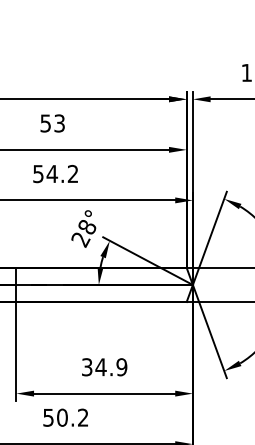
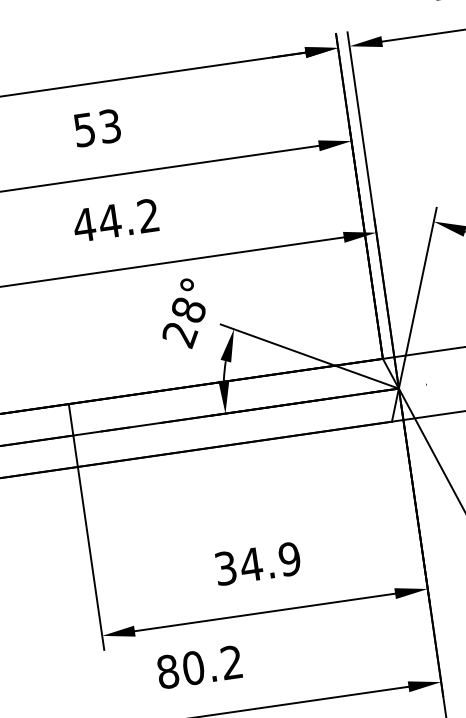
text: (38, 174) -> (84, 225), 54.2 -> 44.2
text: (48, 417) -> (167, 671), 50.2 -> 80.2

